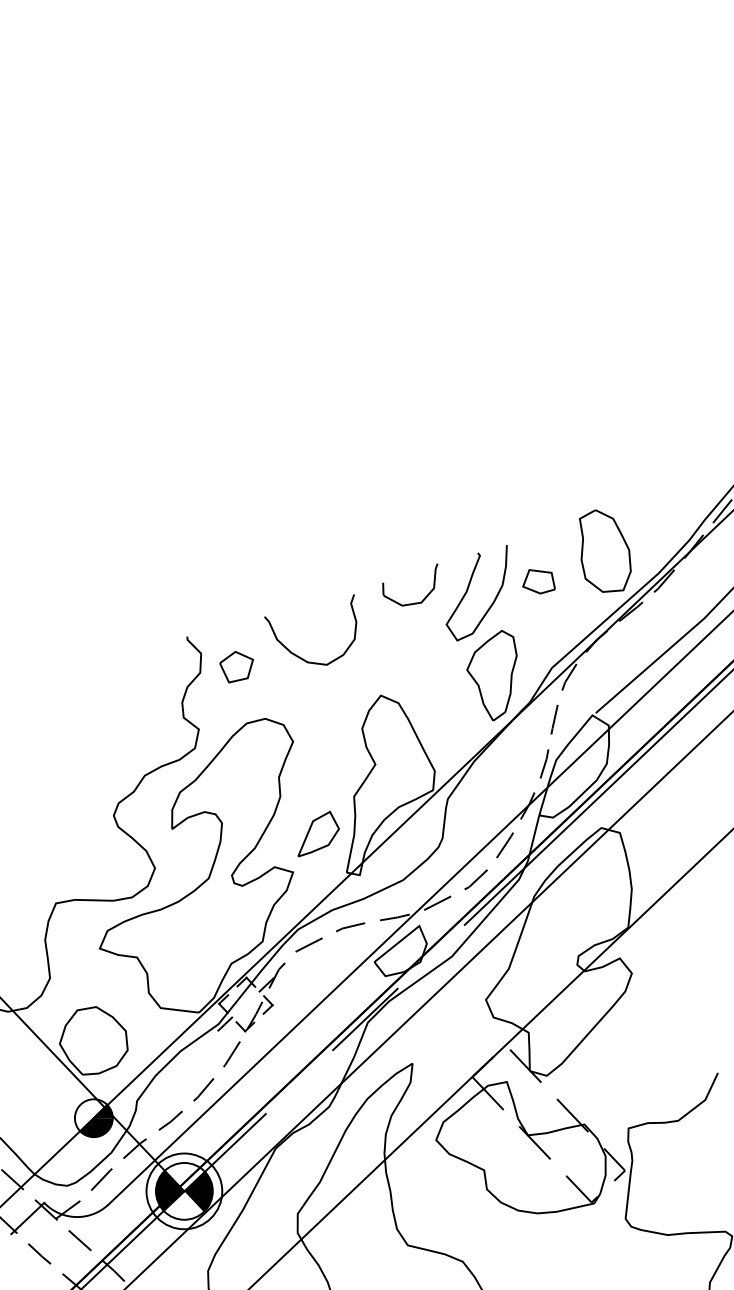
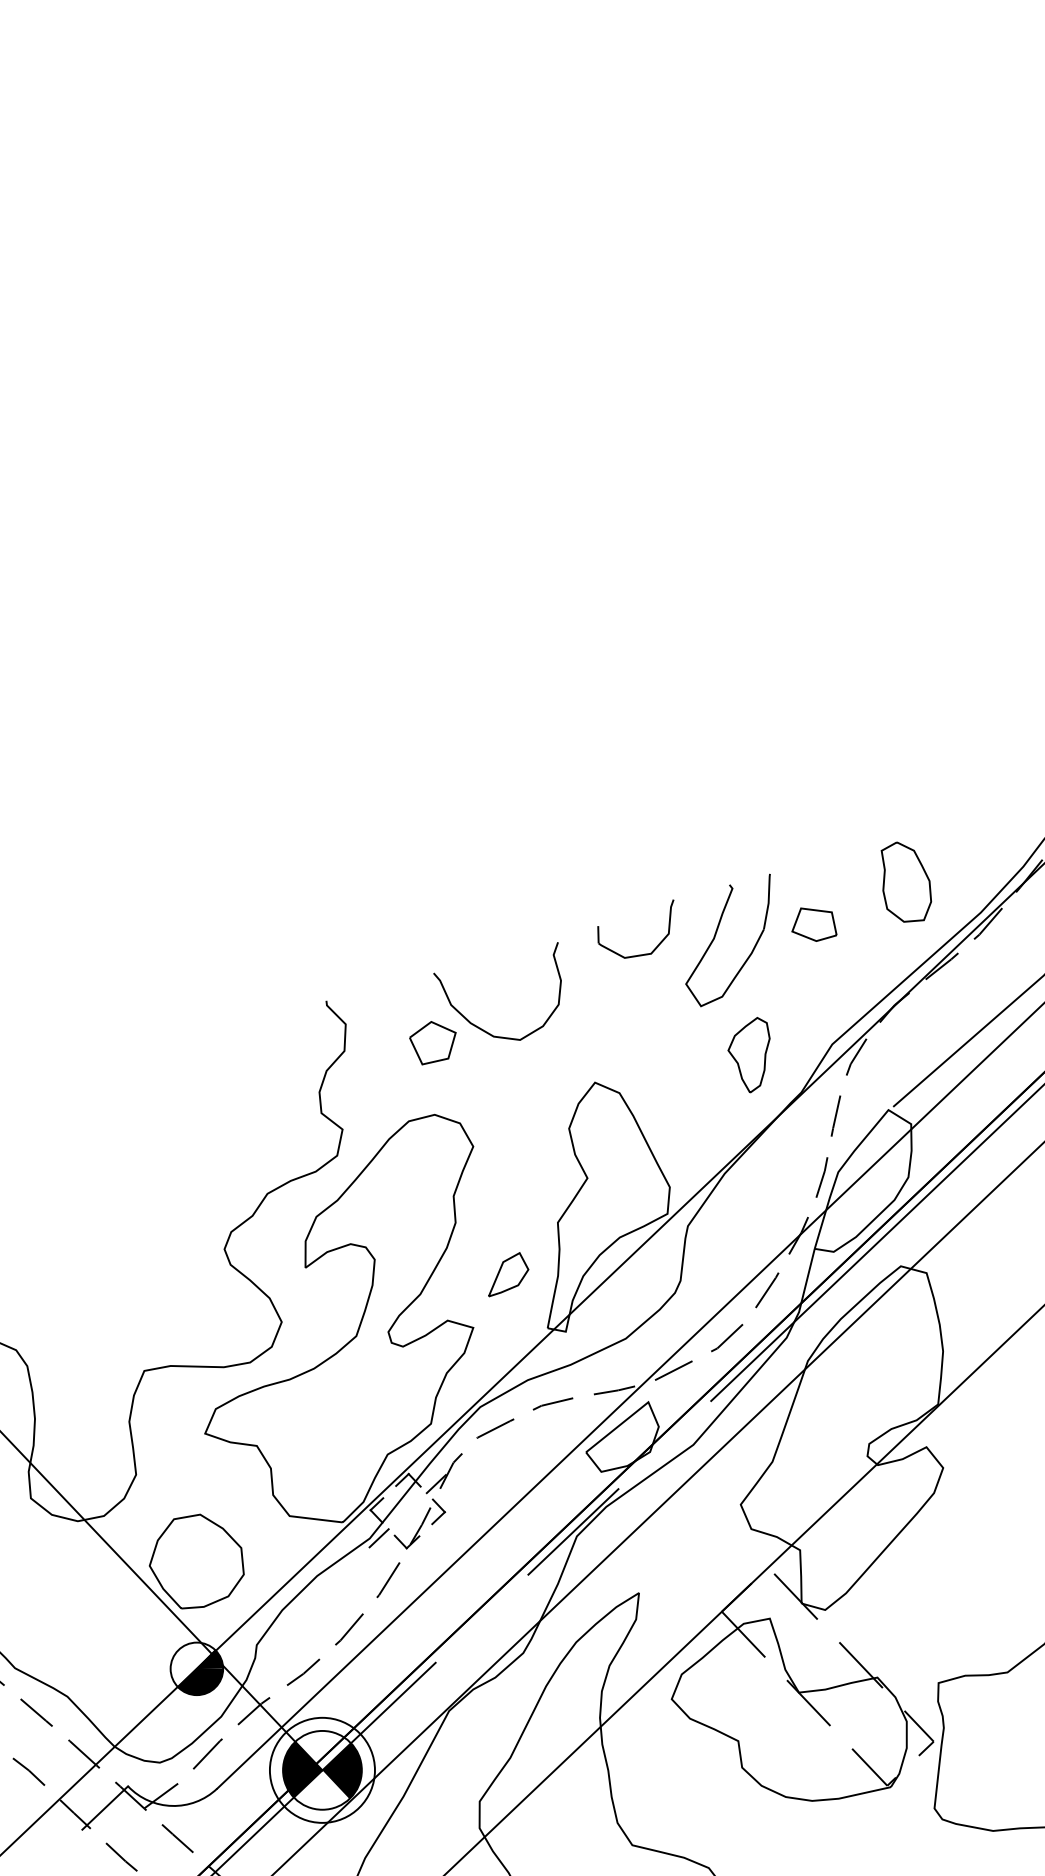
part: (605, 550) -> (906, 881), size x0.7
part: (236, 667) -> (432, 1043), moved
part: (491, 676) -> (748, 1055), size x0.6
part: (318, 833) -> (508, 1274), size x0.7

